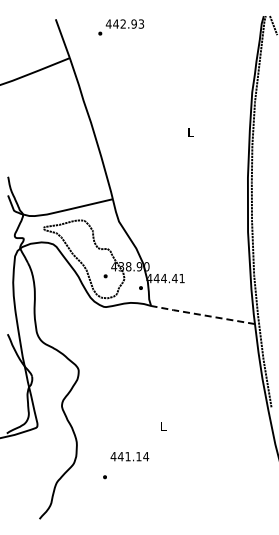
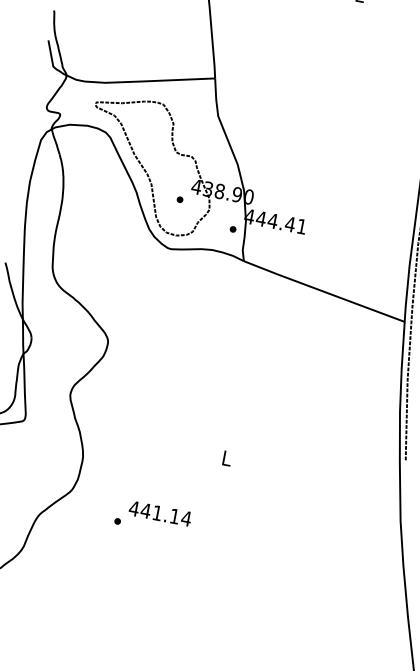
line: (201, 315) -> (321, 291), dashed -> solid
text: (129, 456) -> (159, 513), moved

